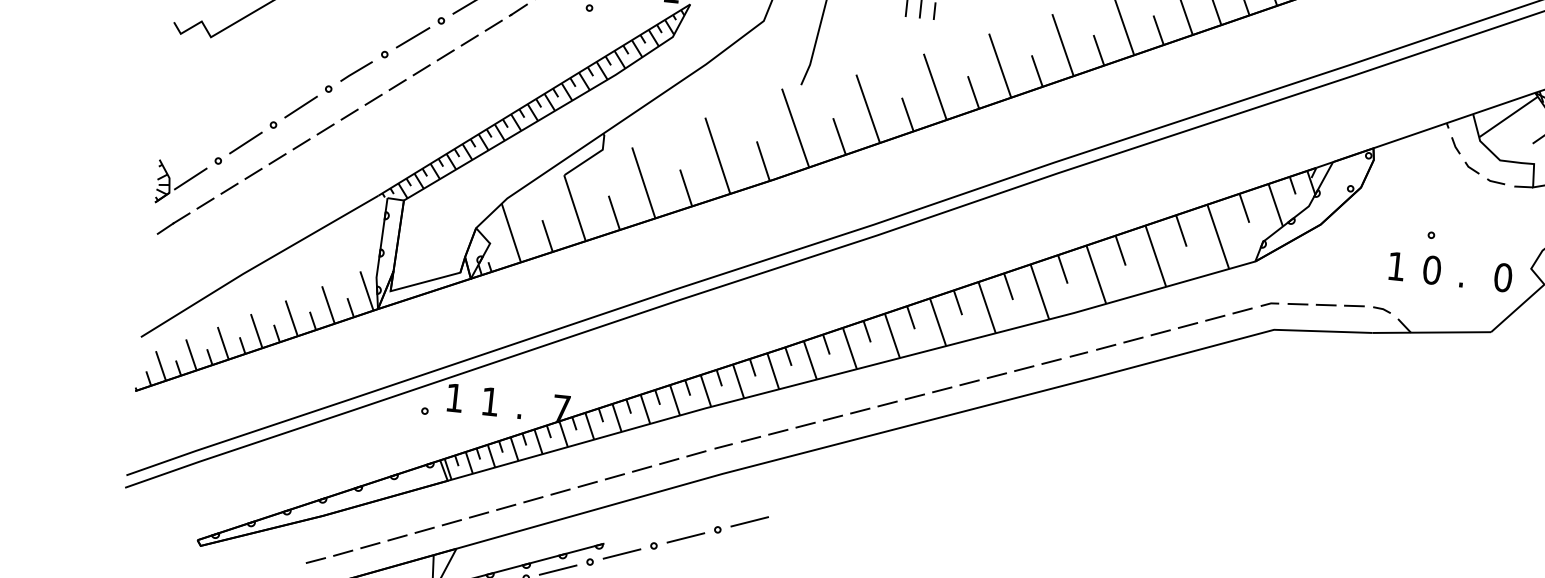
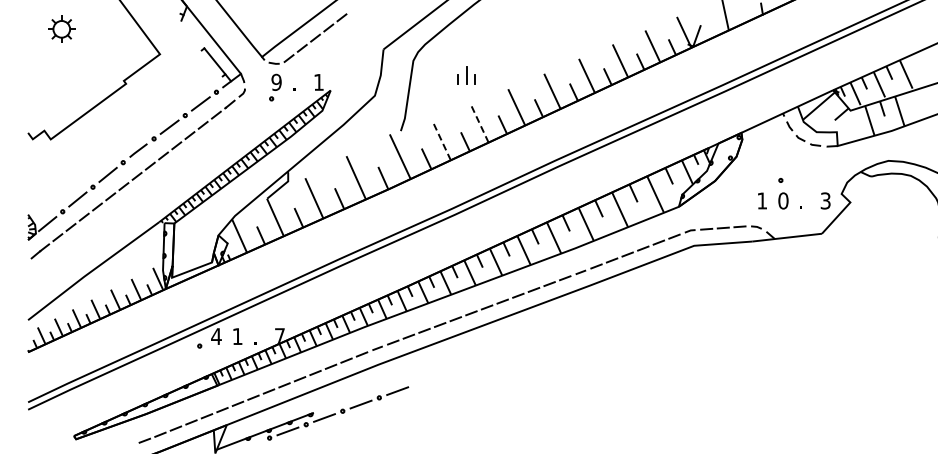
line: (934, 86) -> (479, 123), solid -> dashed
line: (867, 108) -> (441, 140), solid -> dashed
text: (1502, 276) -> (825, 200), 0 -> 3
text: (454, 397) -> (216, 336), 1 -> 4

